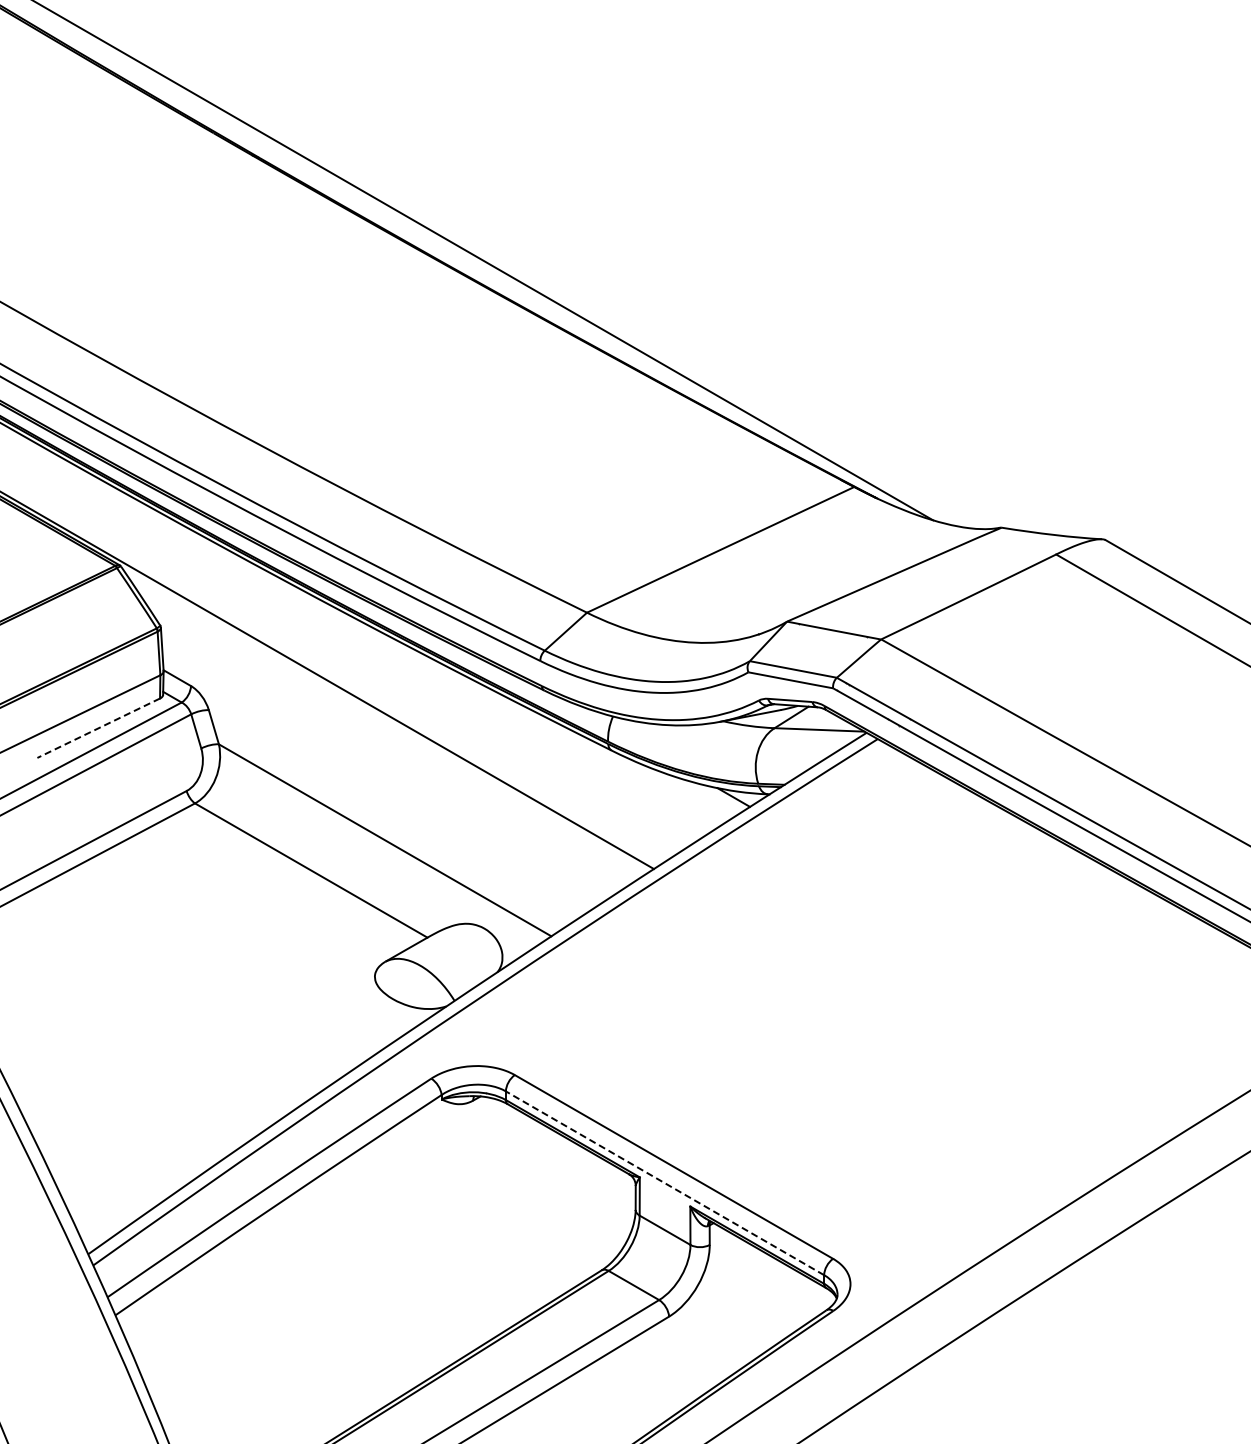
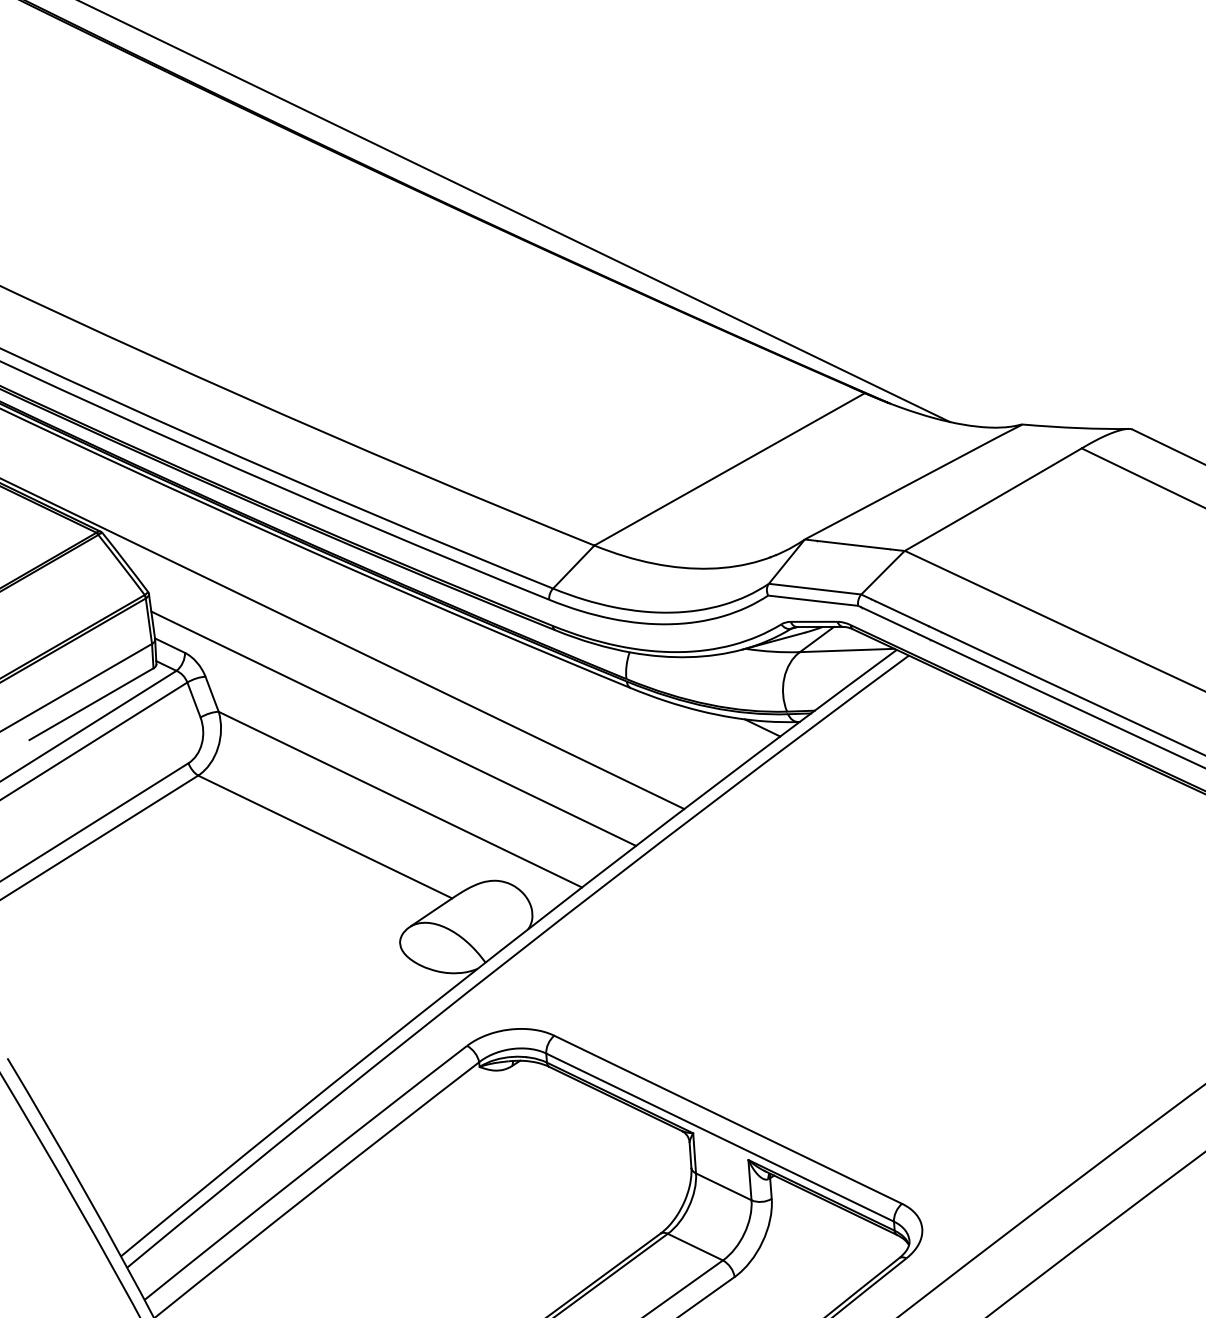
line: (98, 728) -> (91, 704), dashed -> solid
line: (383, 772) -> (393, 728), added
line: (665, 1183) -> (720, 1137), dashed -> solid

